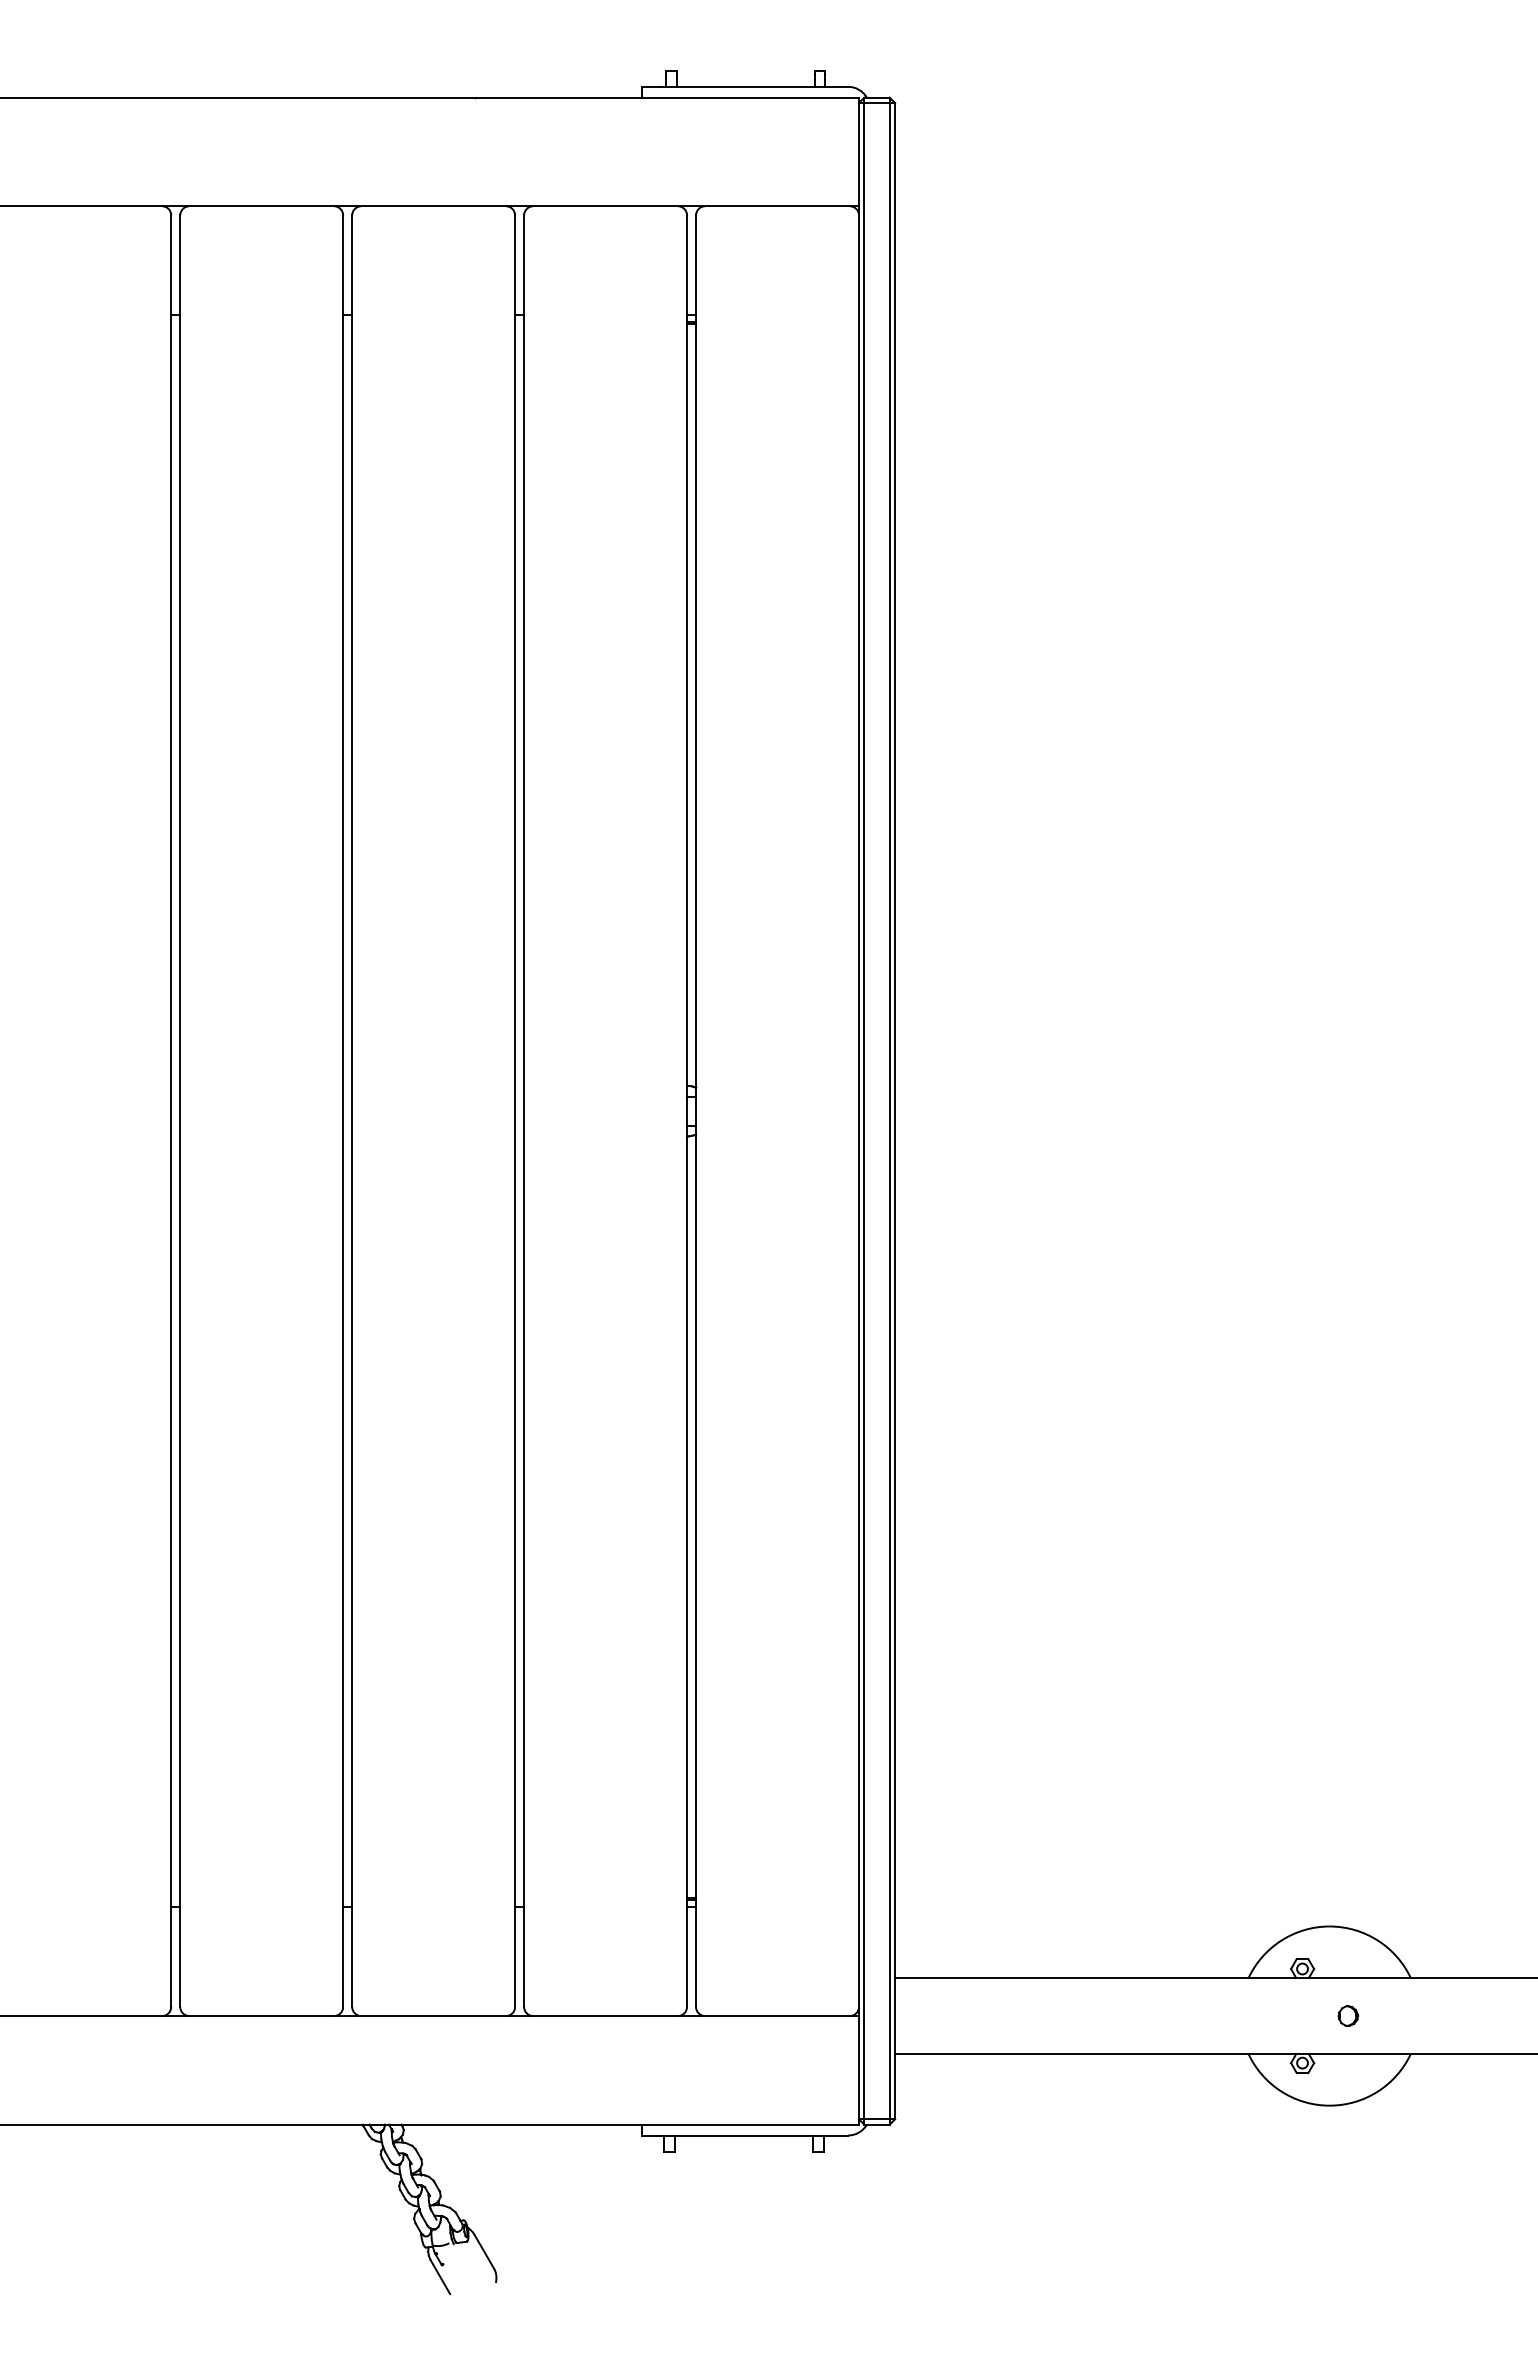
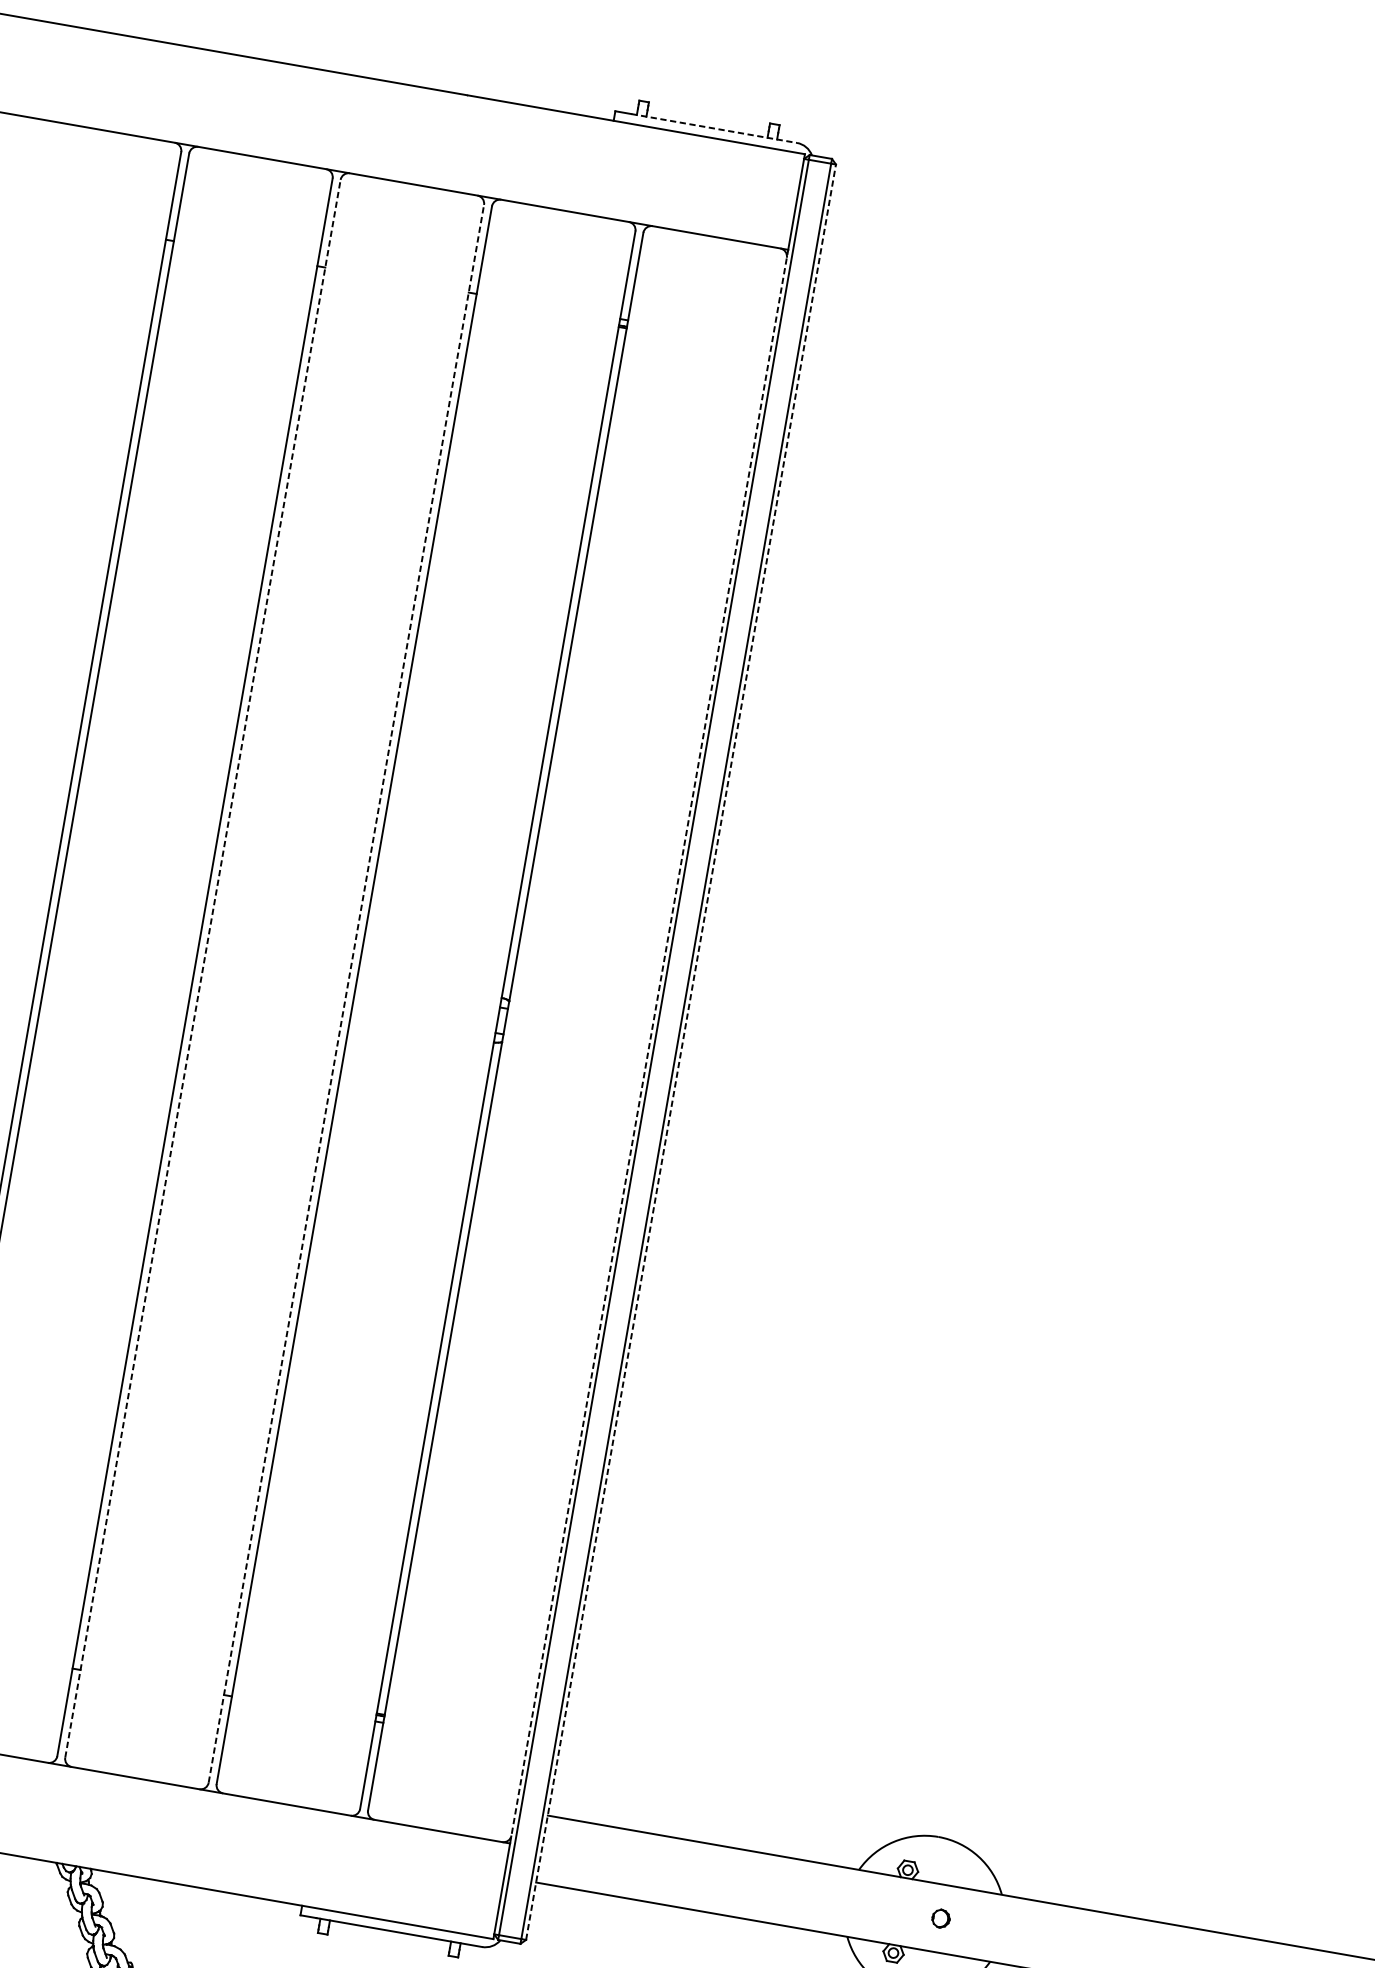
line: (754, 86) -> (714, 128), solid -> dashed
line: (895, 1110) -> (681, 1051), solid -> dashed
line: (352, 1111) -> (203, 969), solid -> dashed
line: (515, 1111) -> (346, 994), solid -> dashed
line: (858, 1111) -> (648, 1046), solid -> dashed

